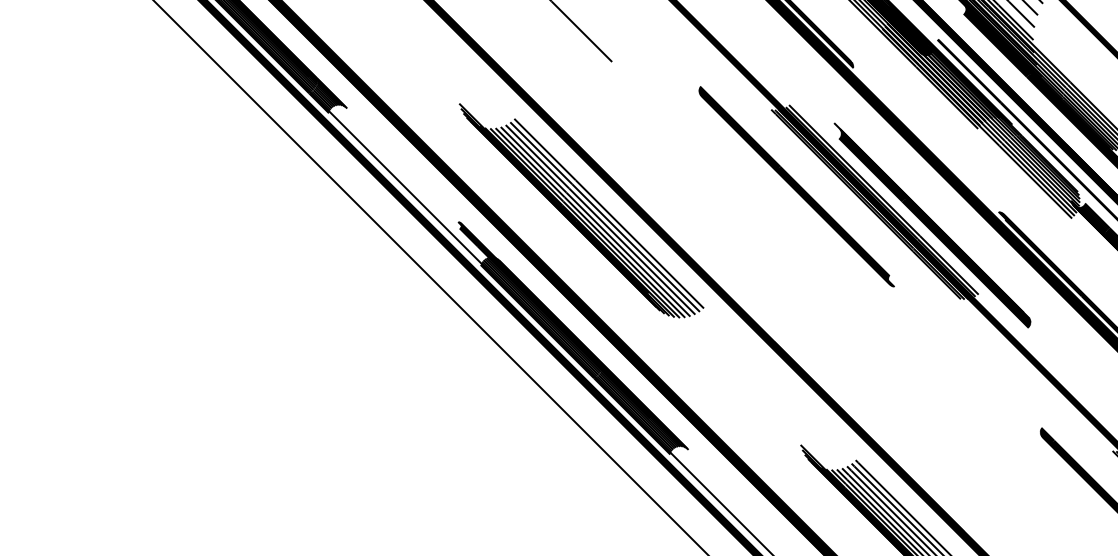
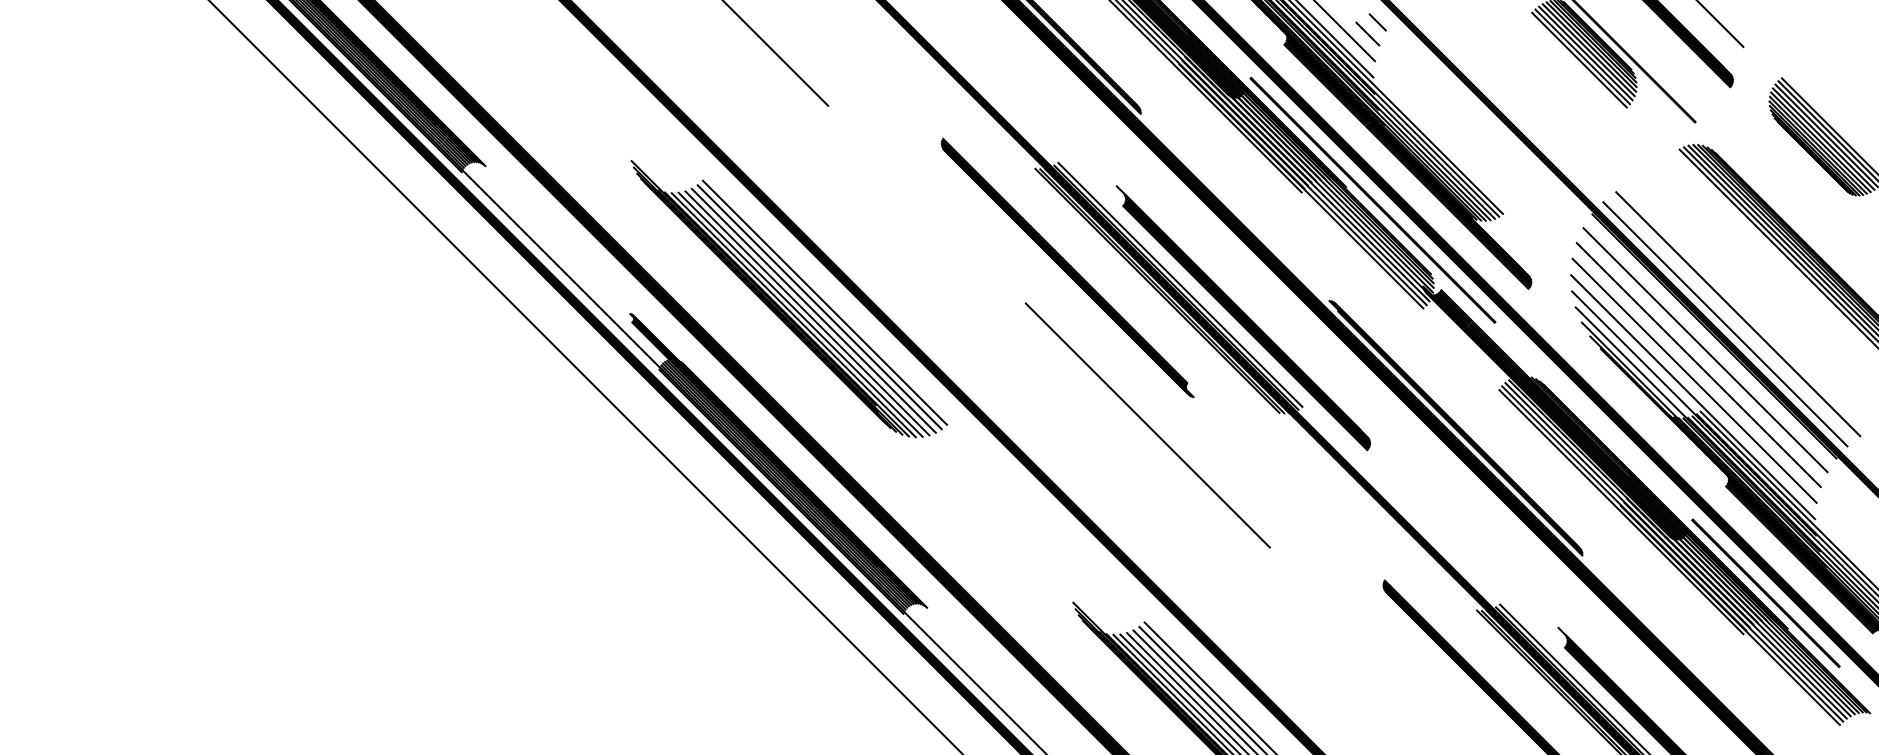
line: (858, 308) -> (1147, 425), added

